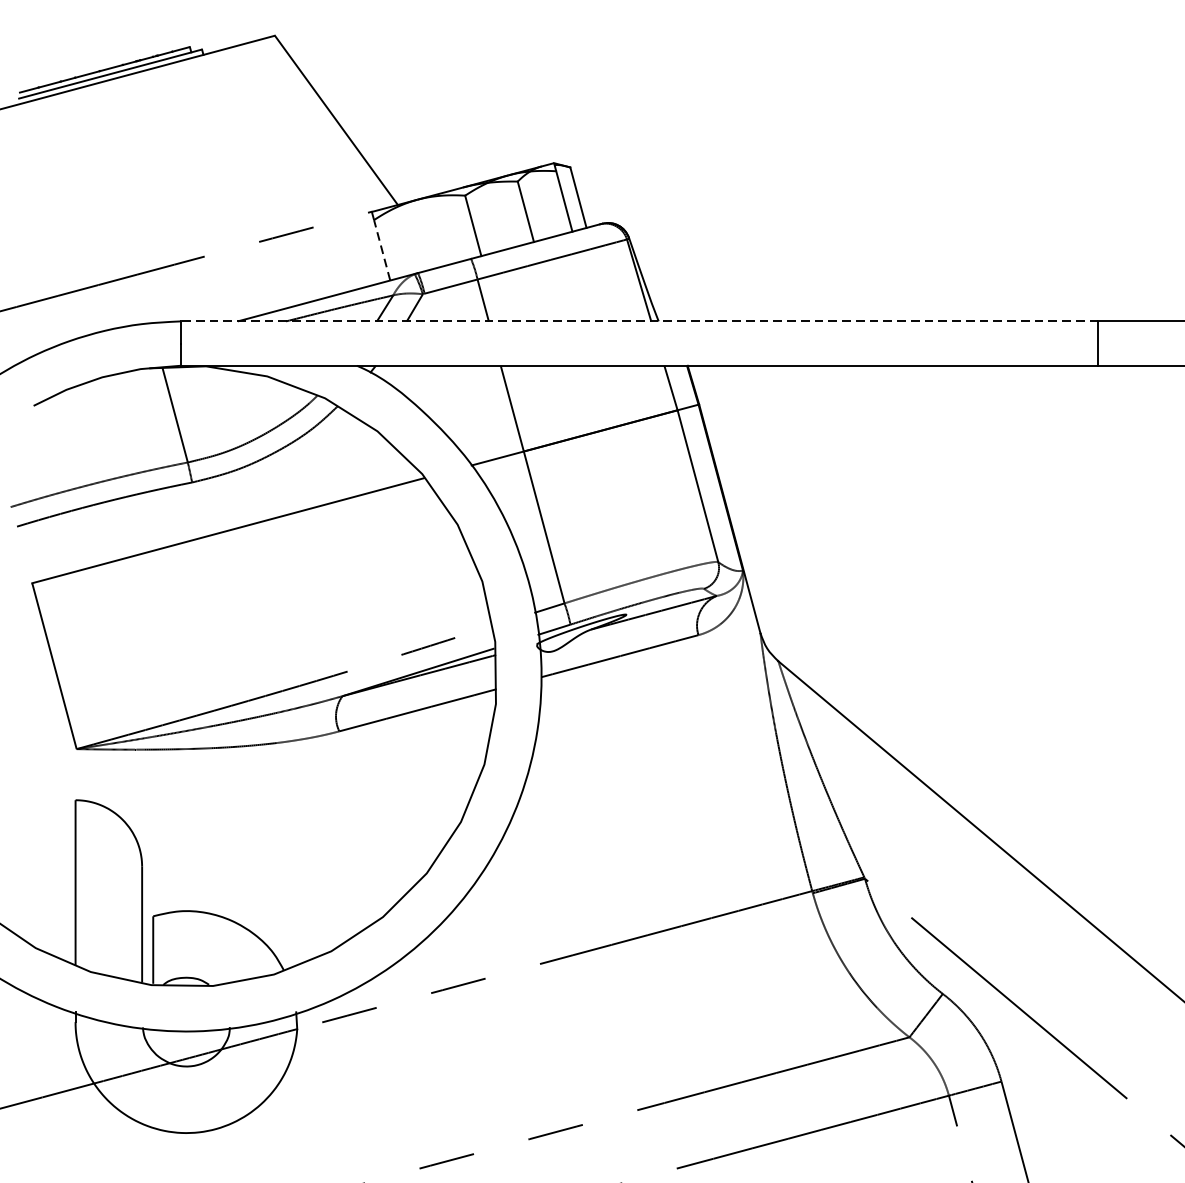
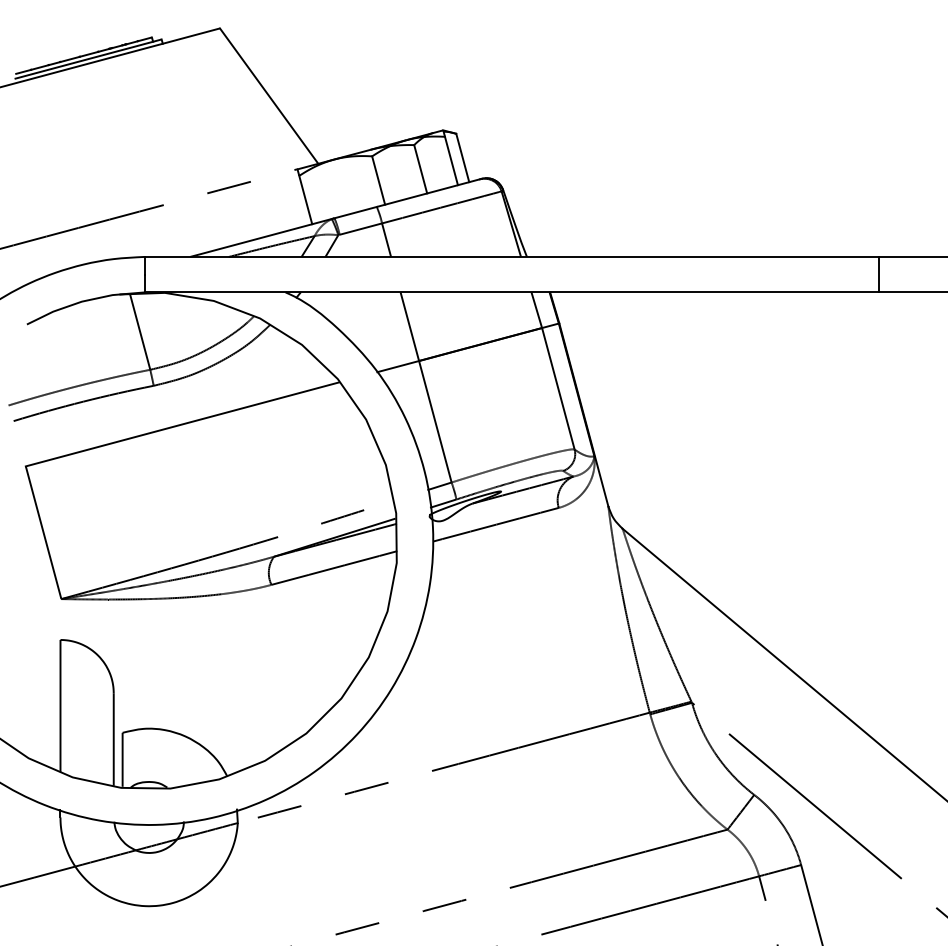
line: (381, 249) -> (305, 199), dashed -> solid
line: (639, 320) -> (511, 256), dashed -> solid

